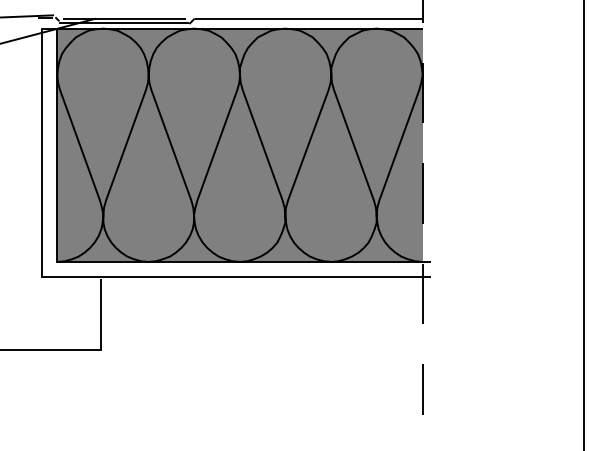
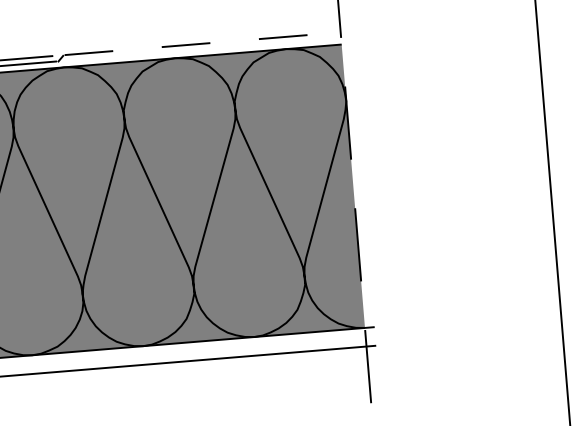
line: (309, 18) -> (203, 43), solid -> dashed

